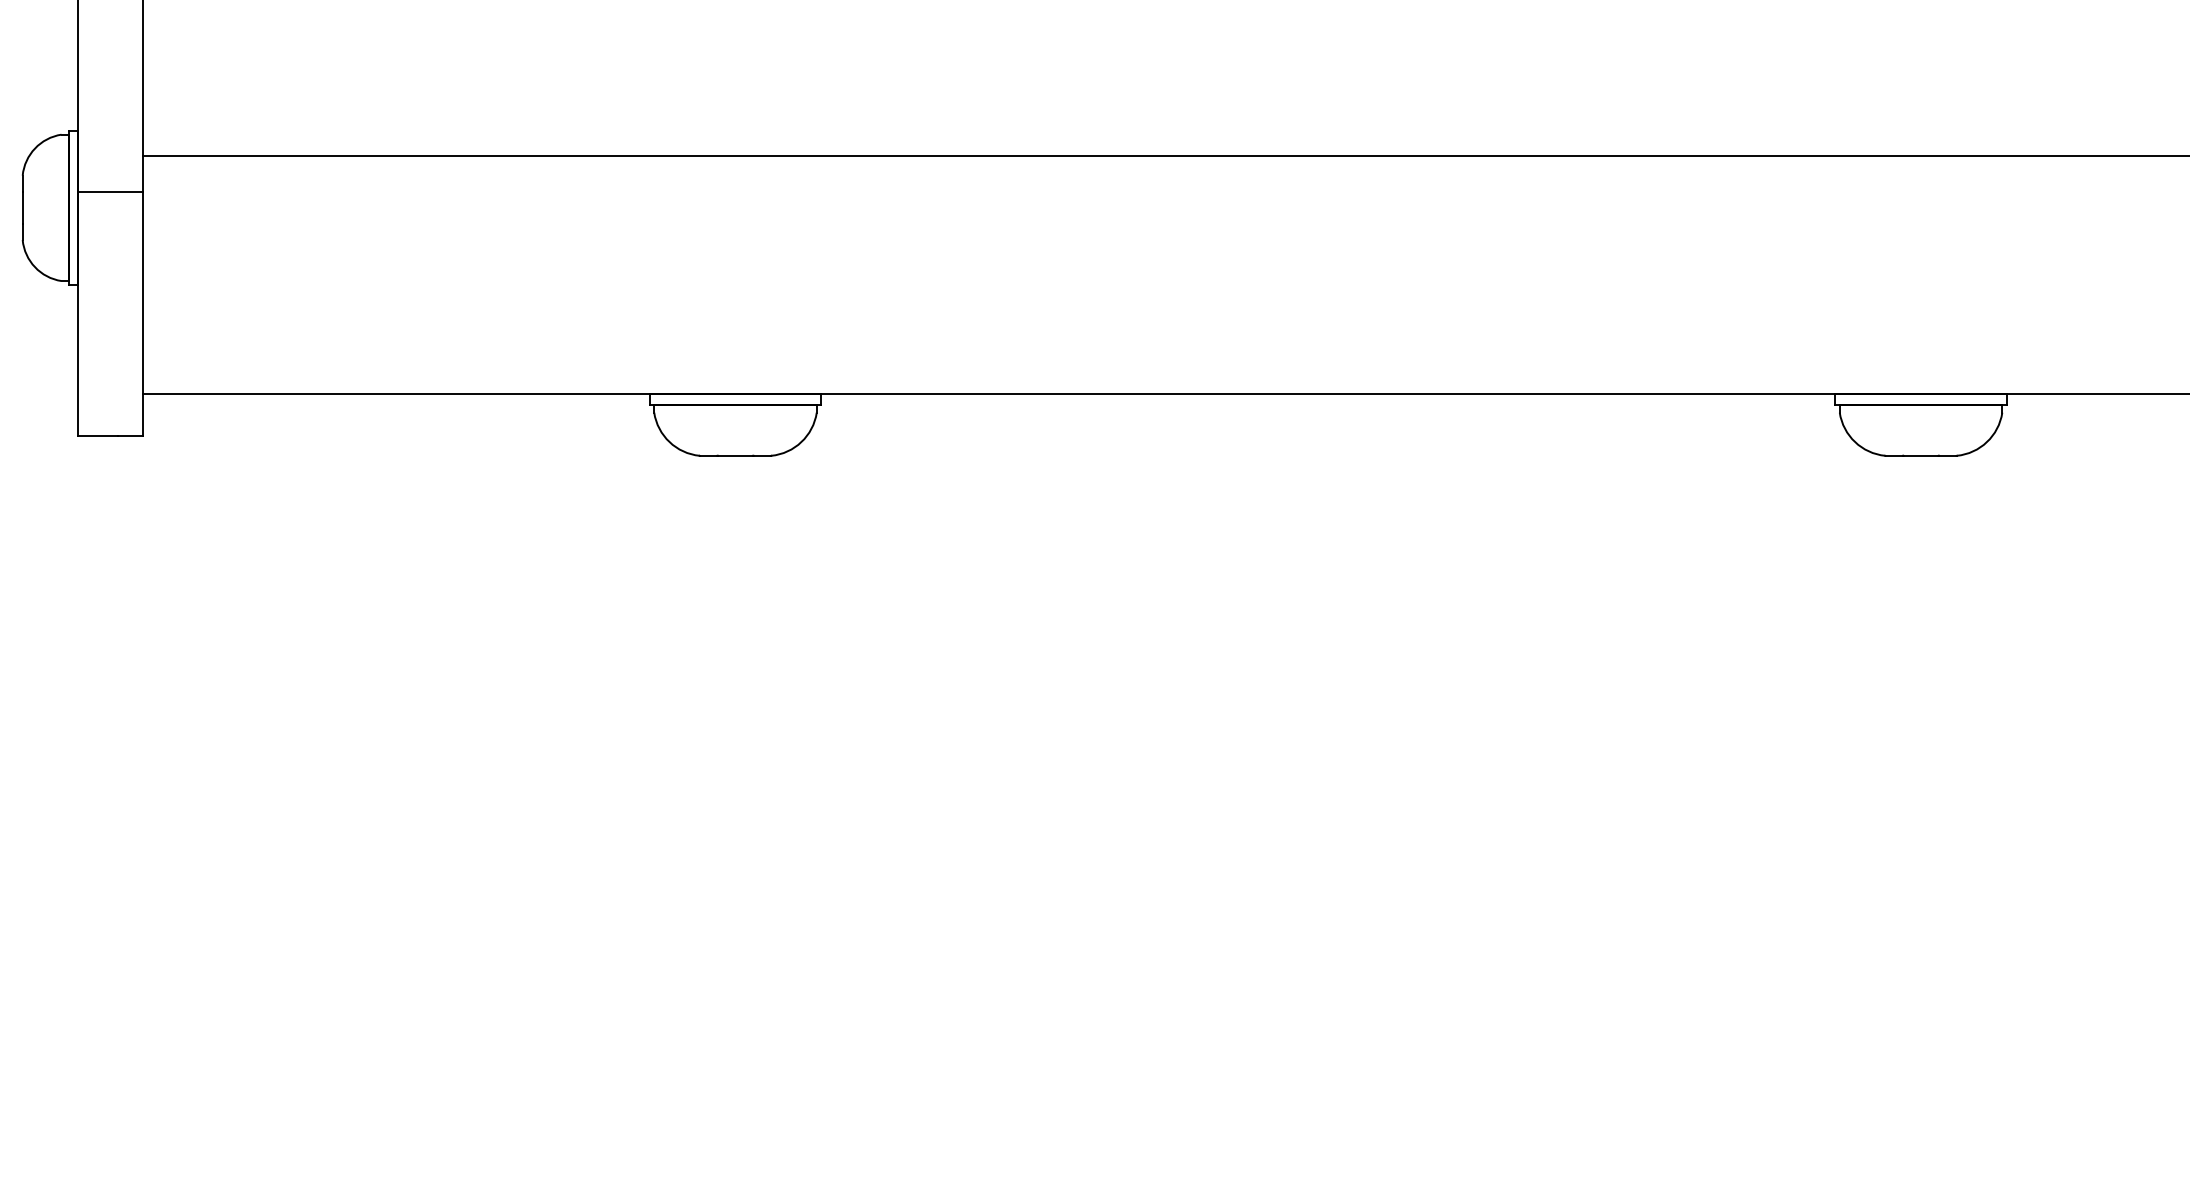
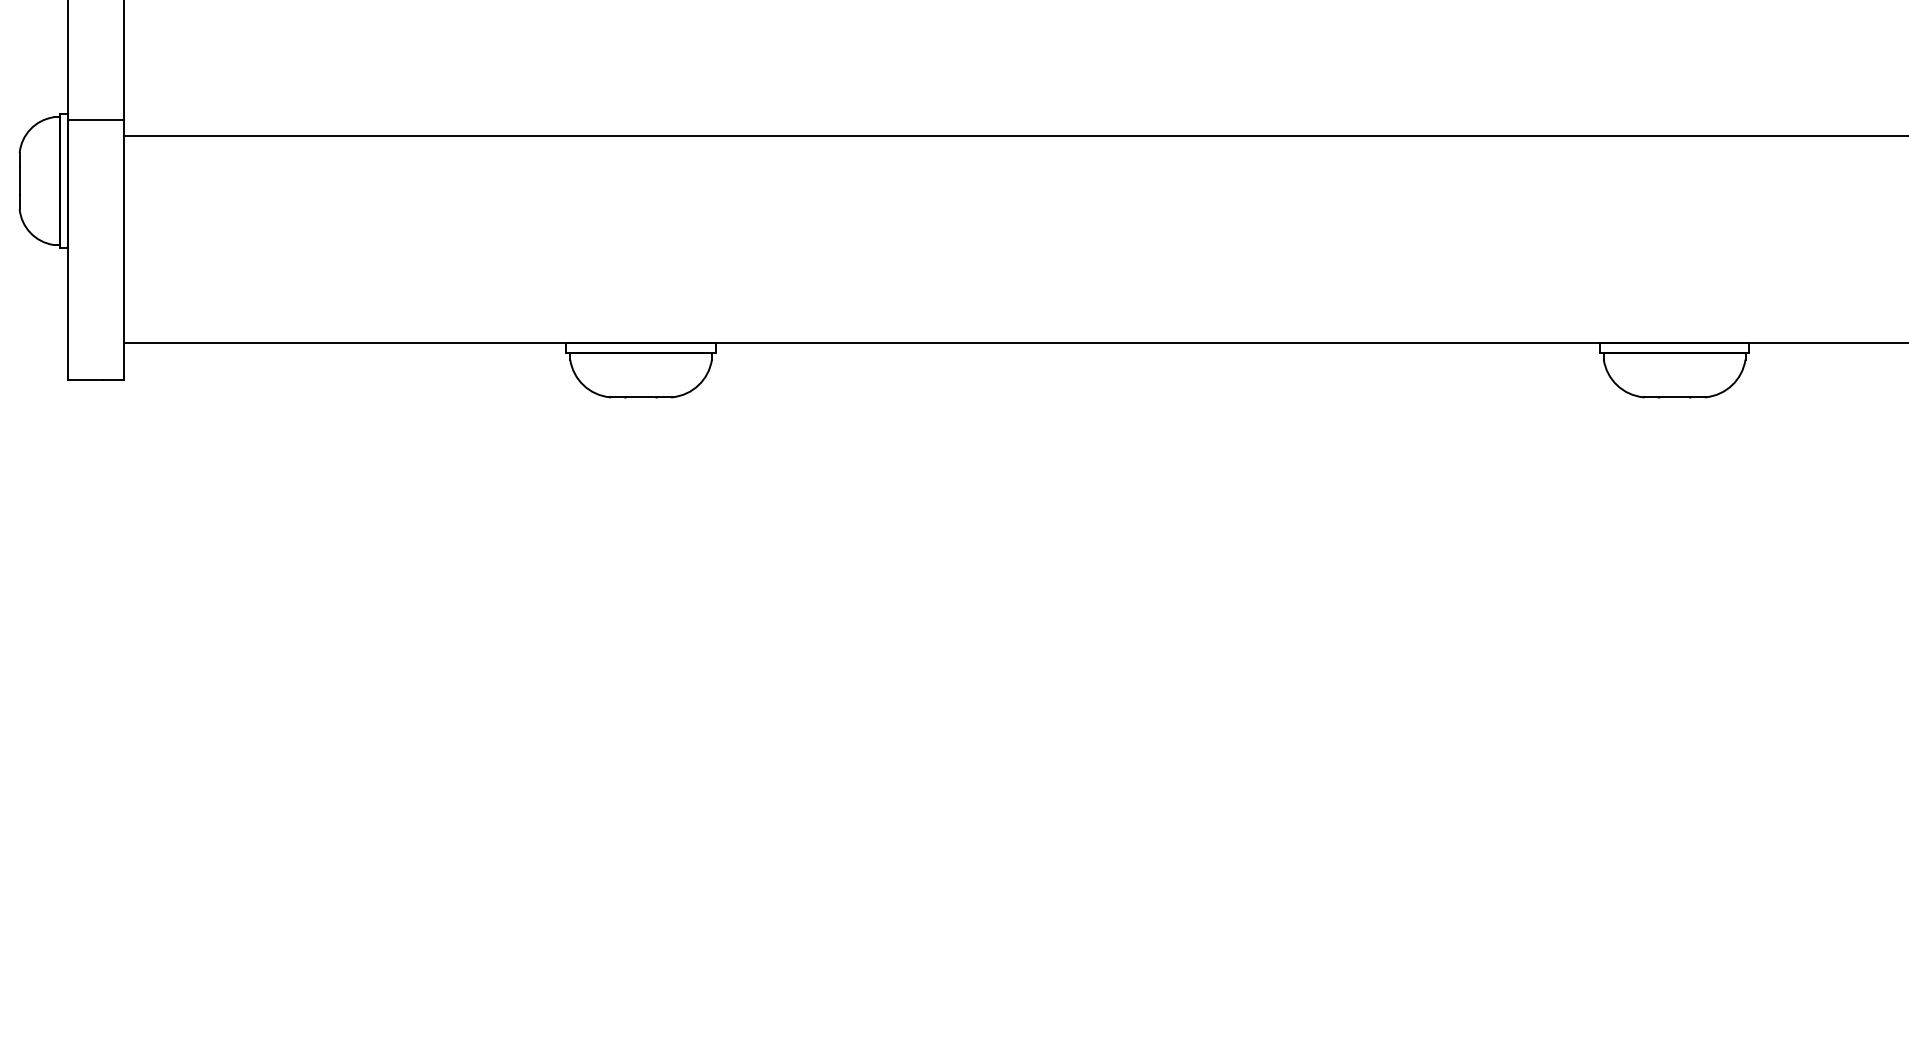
line: (110, 191) -> (96, 119), moved

